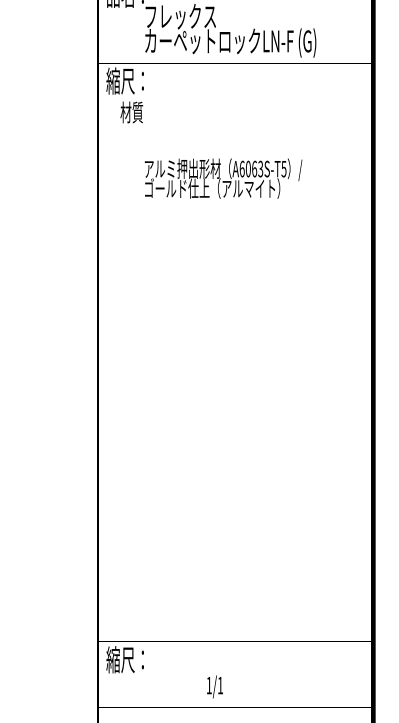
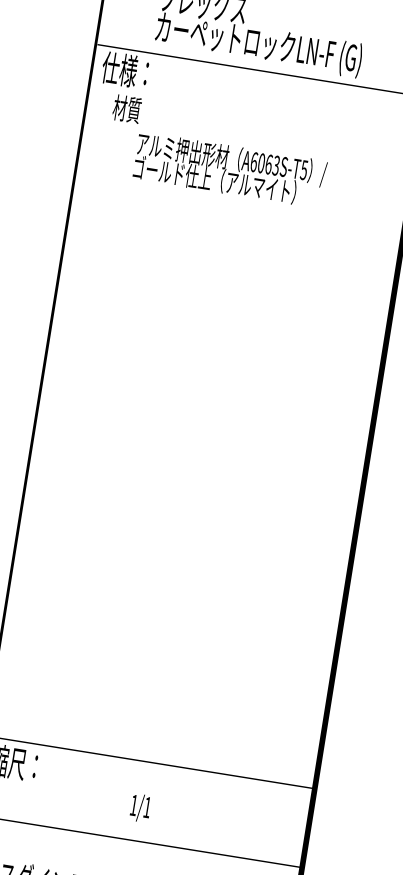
text: (120, 80) -> (119, 68), 縮尺： -> 仕様：
text: (223, 178) -> (229, 169), moved
text: (214, 686) -> (140, 807), moved

